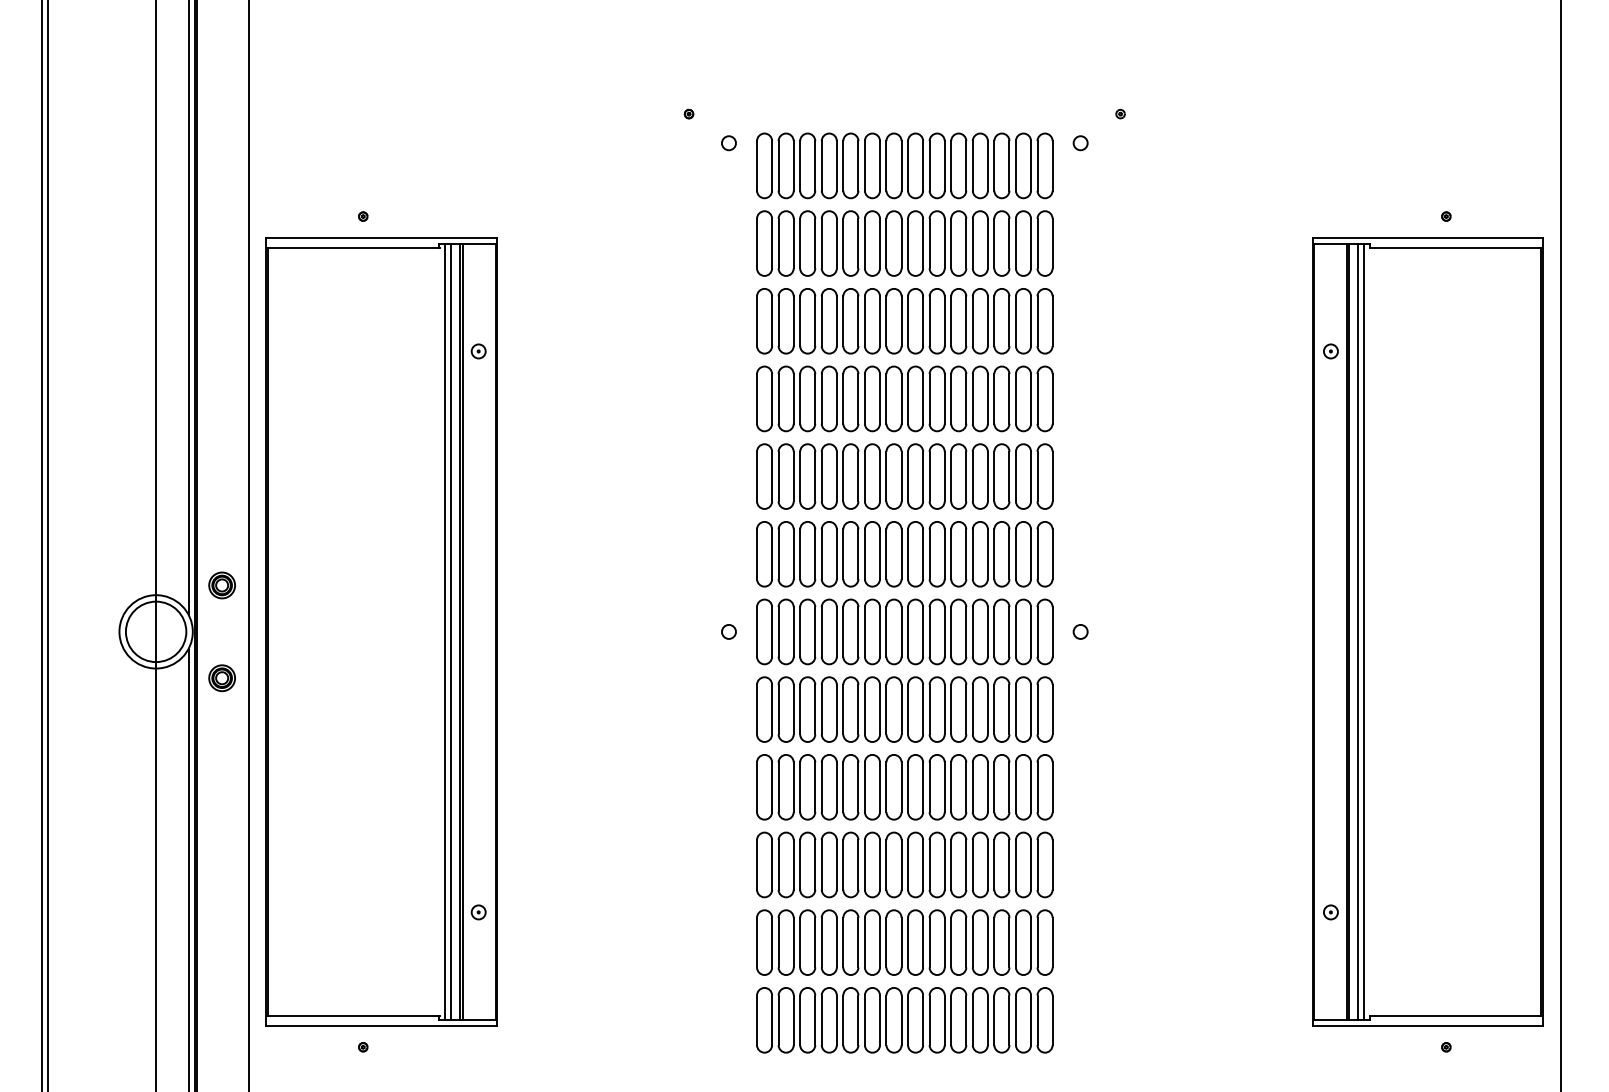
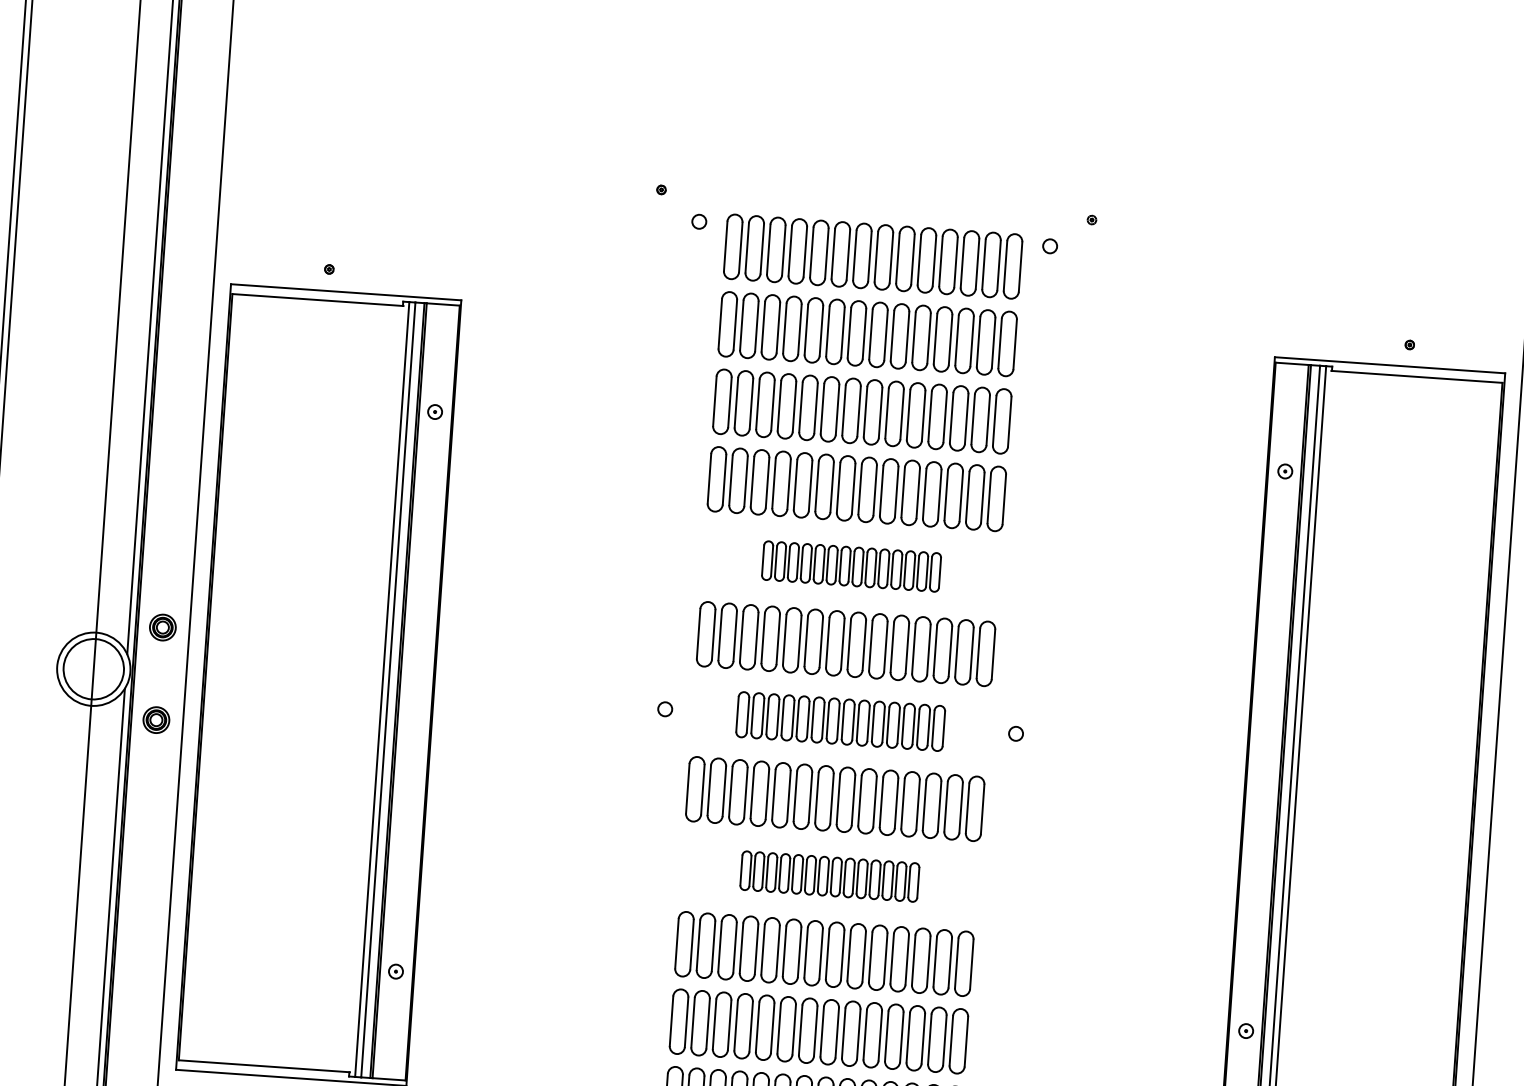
part: (904, 476) -> (851, 566), size x0.6
part: (904, 631) -> (840, 721), size x0.7
part: (904, 787) -> (829, 876), size x0.6

